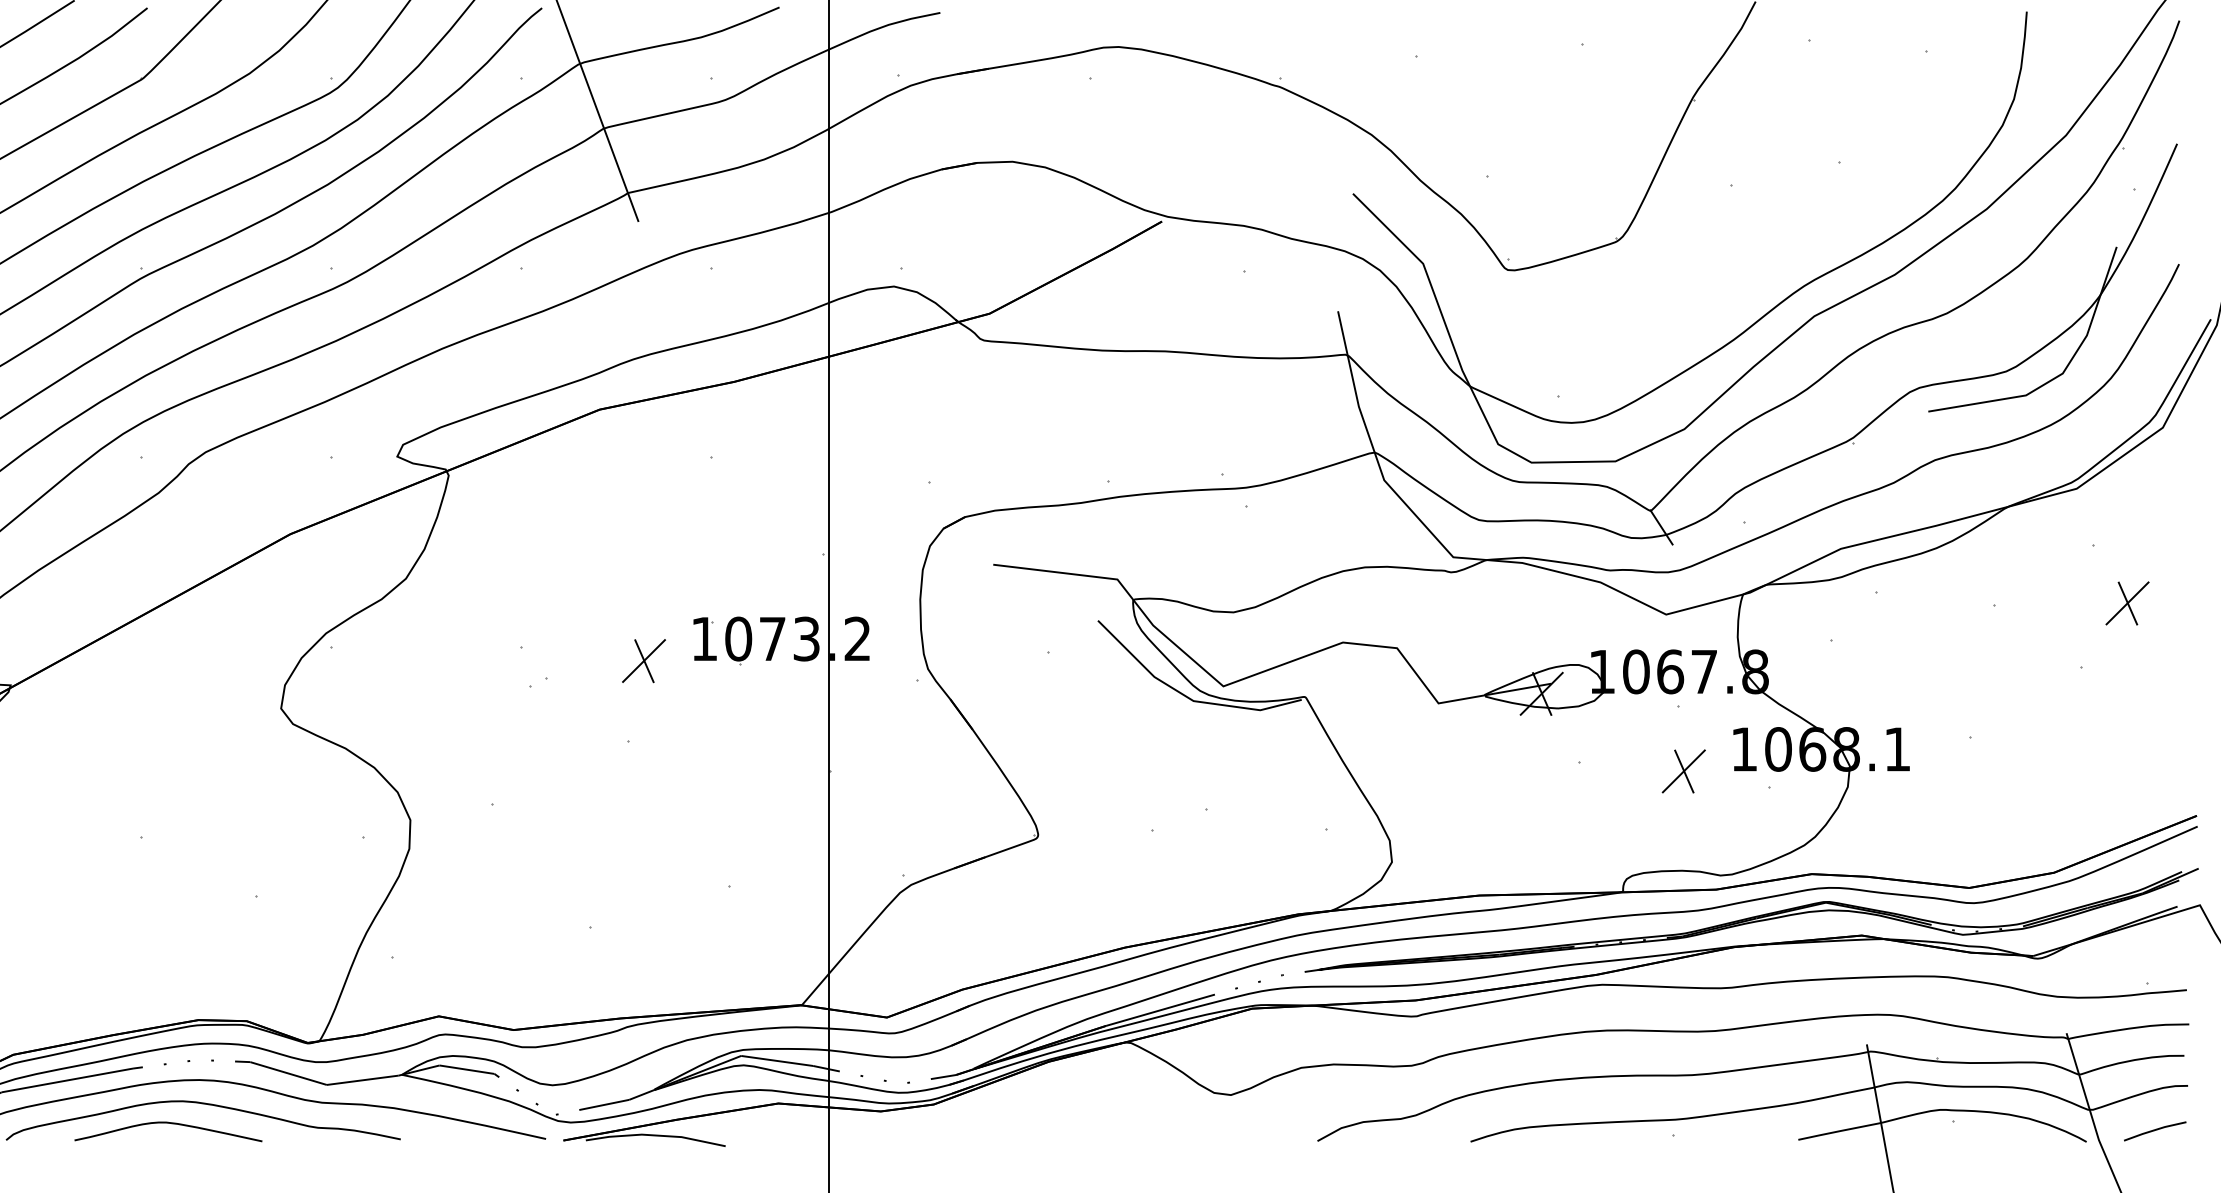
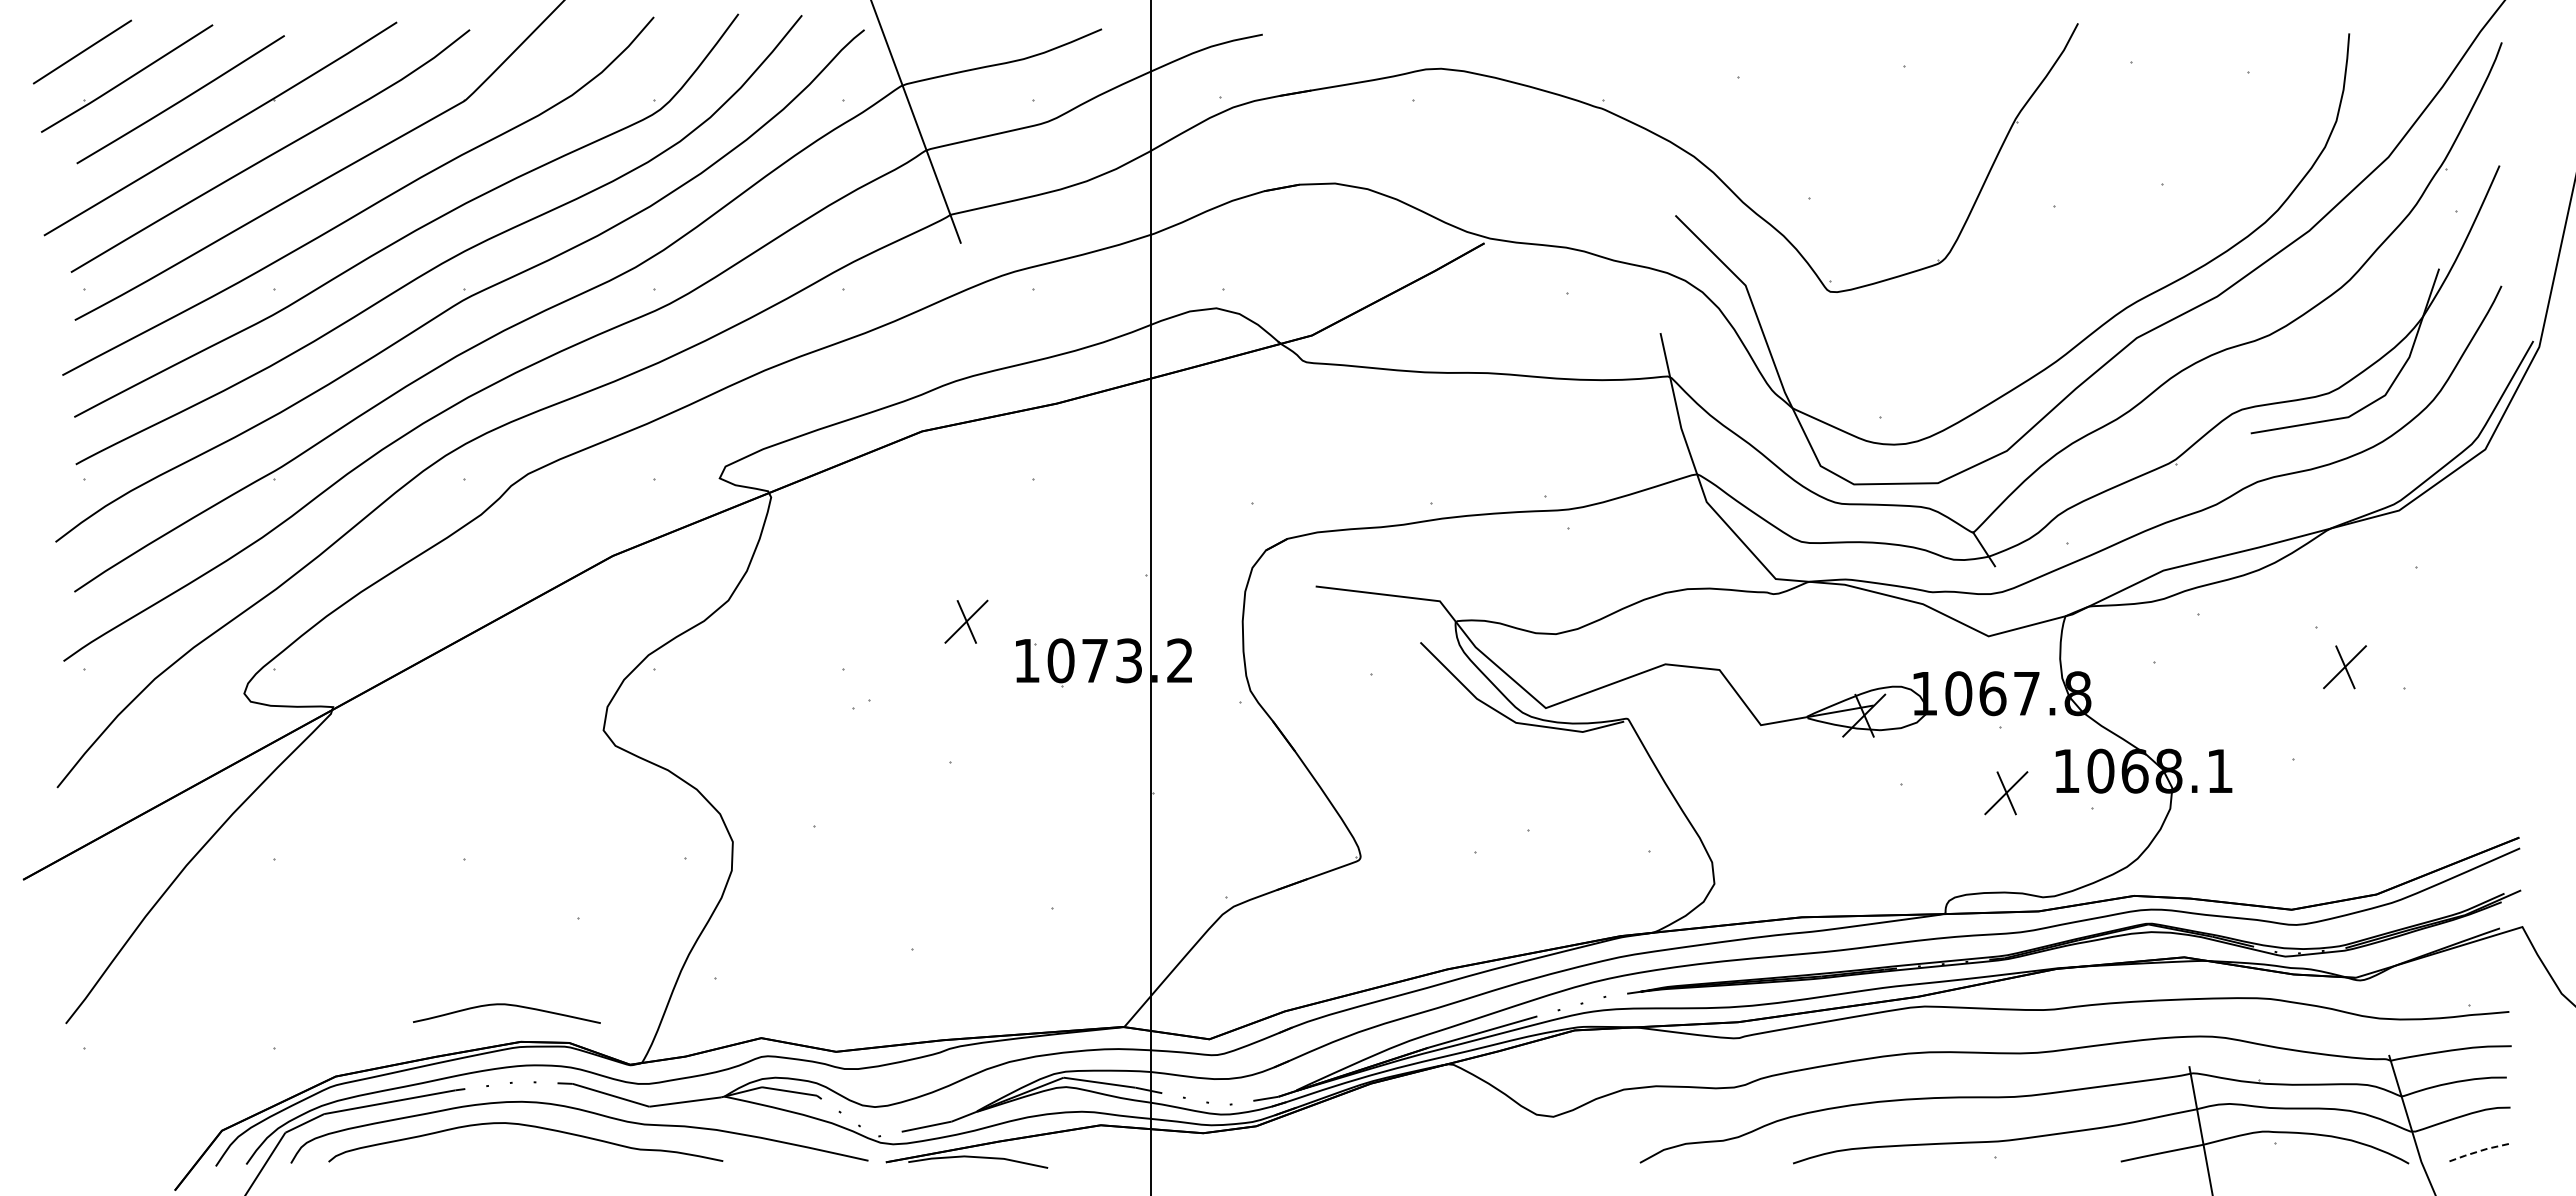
part: (2127, 603) -> (2344, 667), moved
part: (644, 660) -> (966, 621), moved
curve: (168, 1123) -> (506, 1005), moved
line: (2155, 1130) -> (2477, 1152), solid -> dashed

